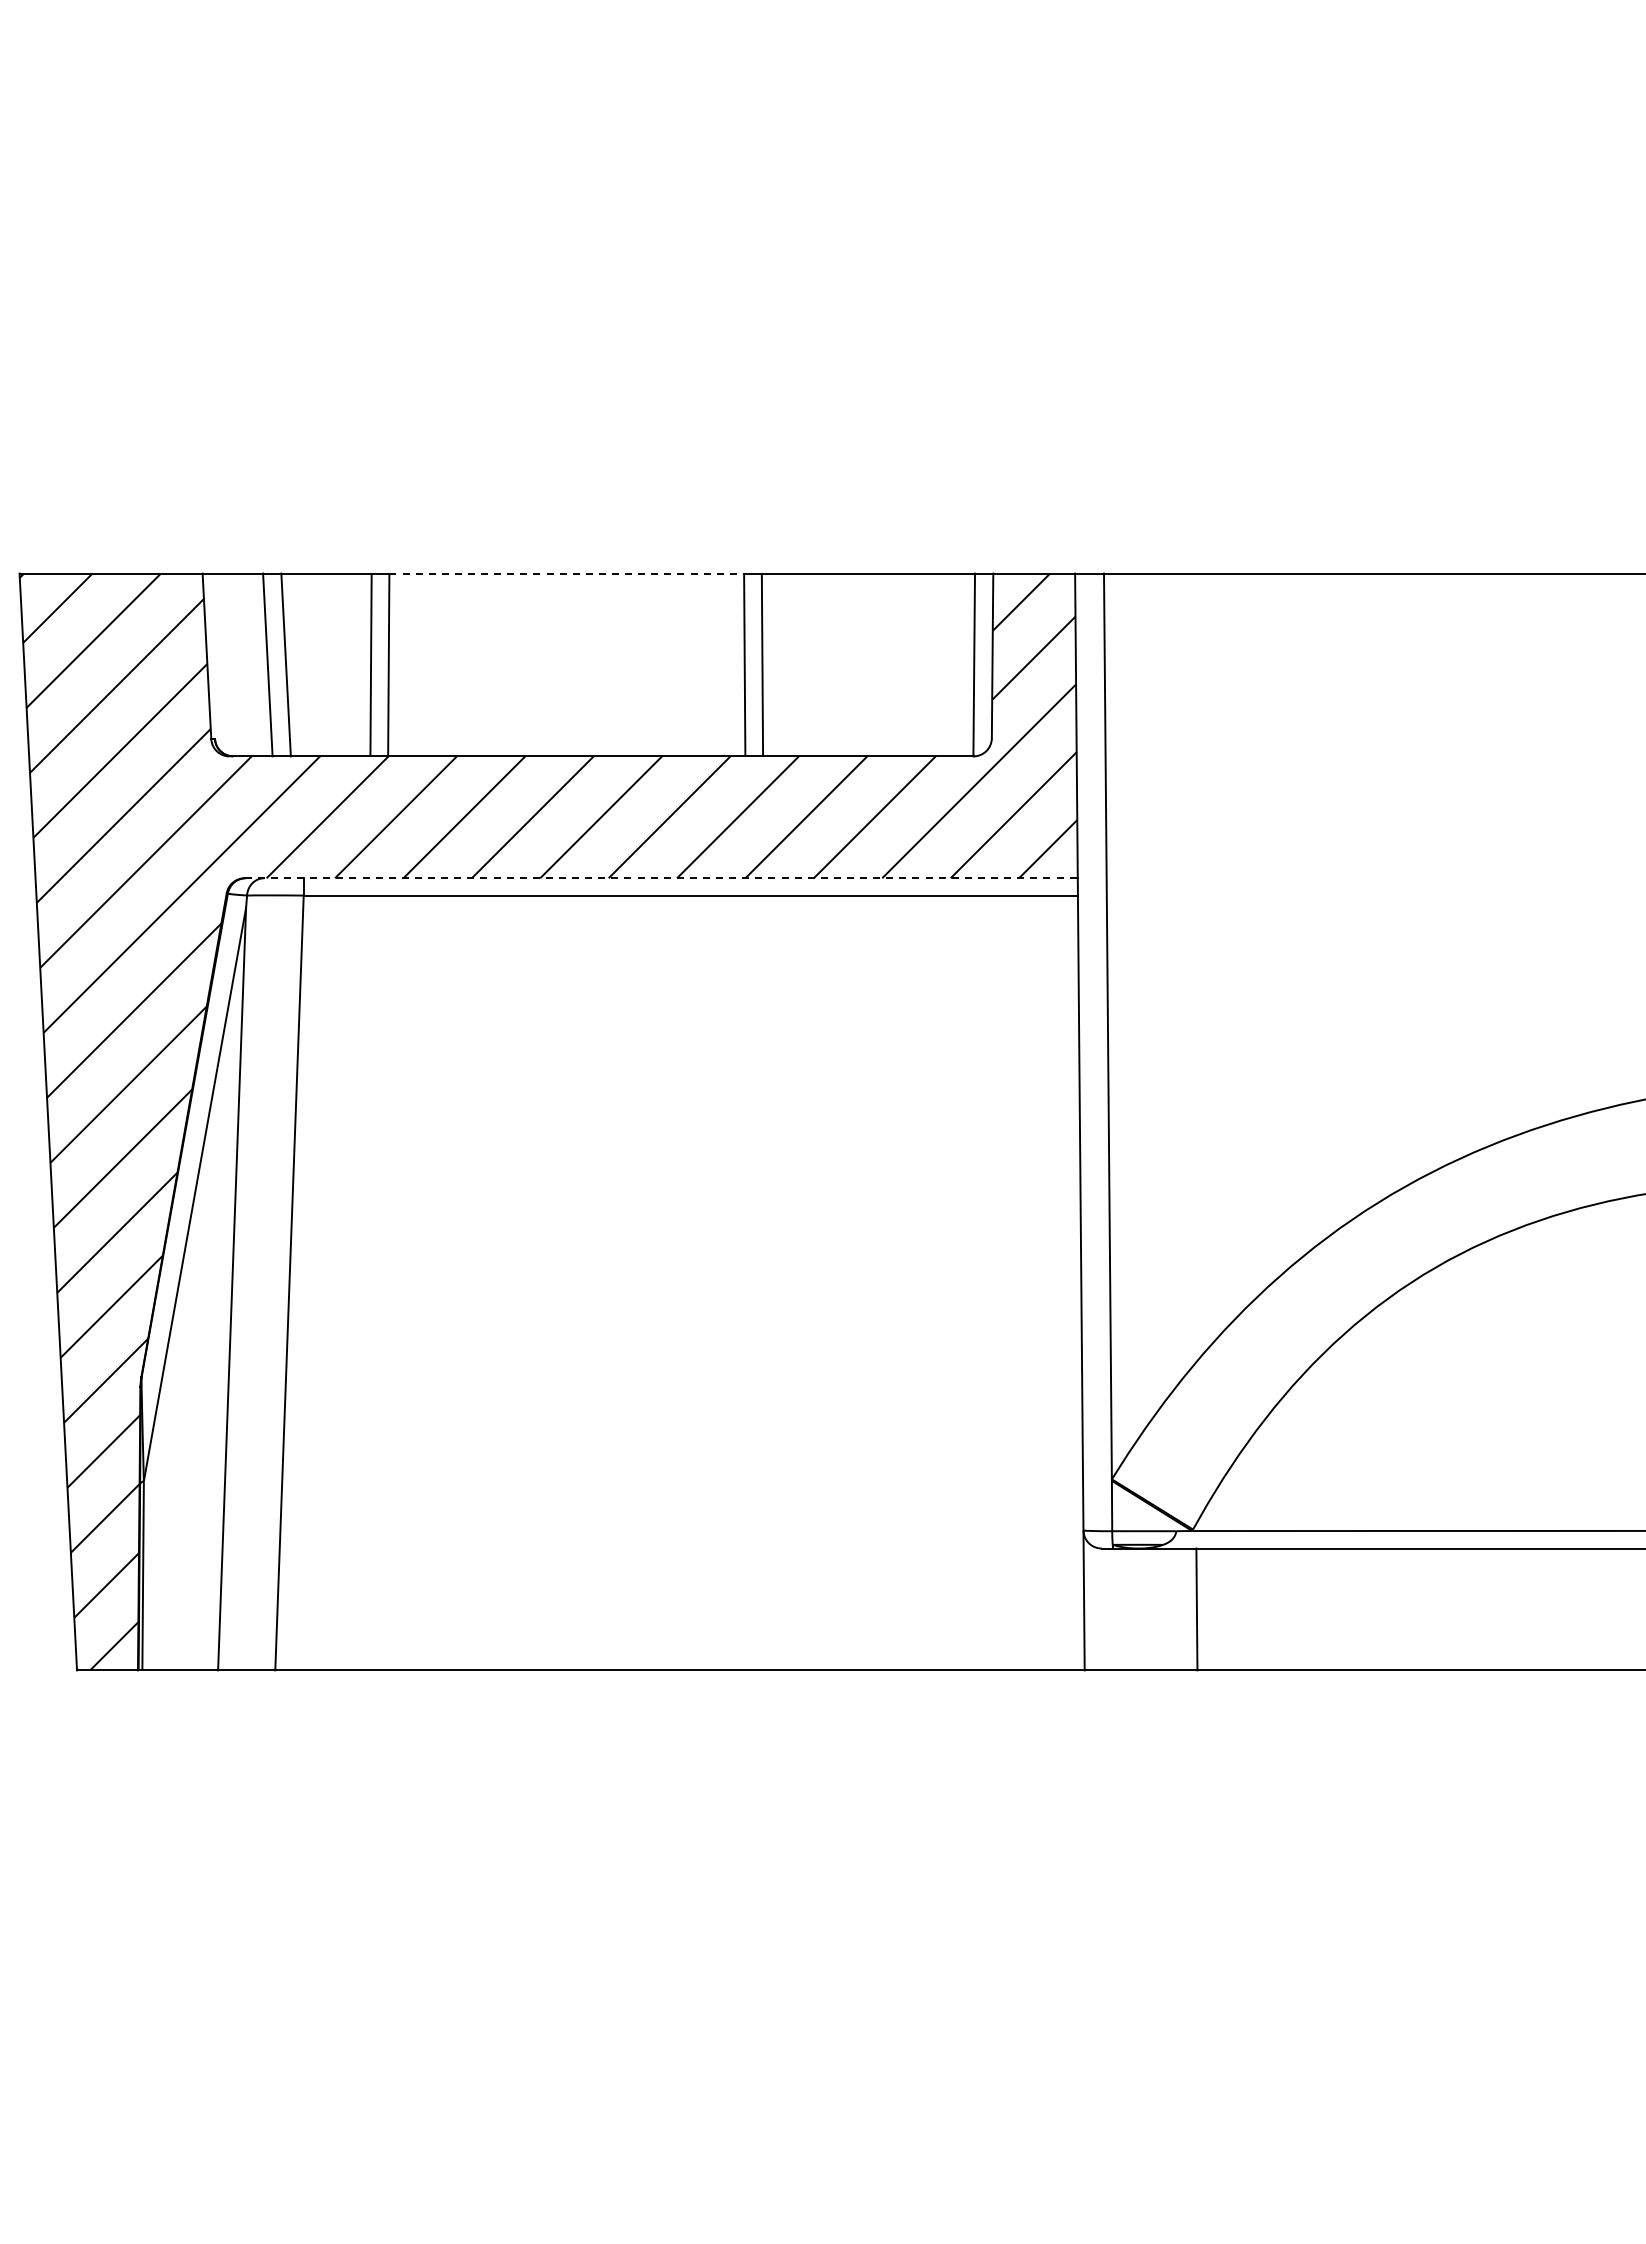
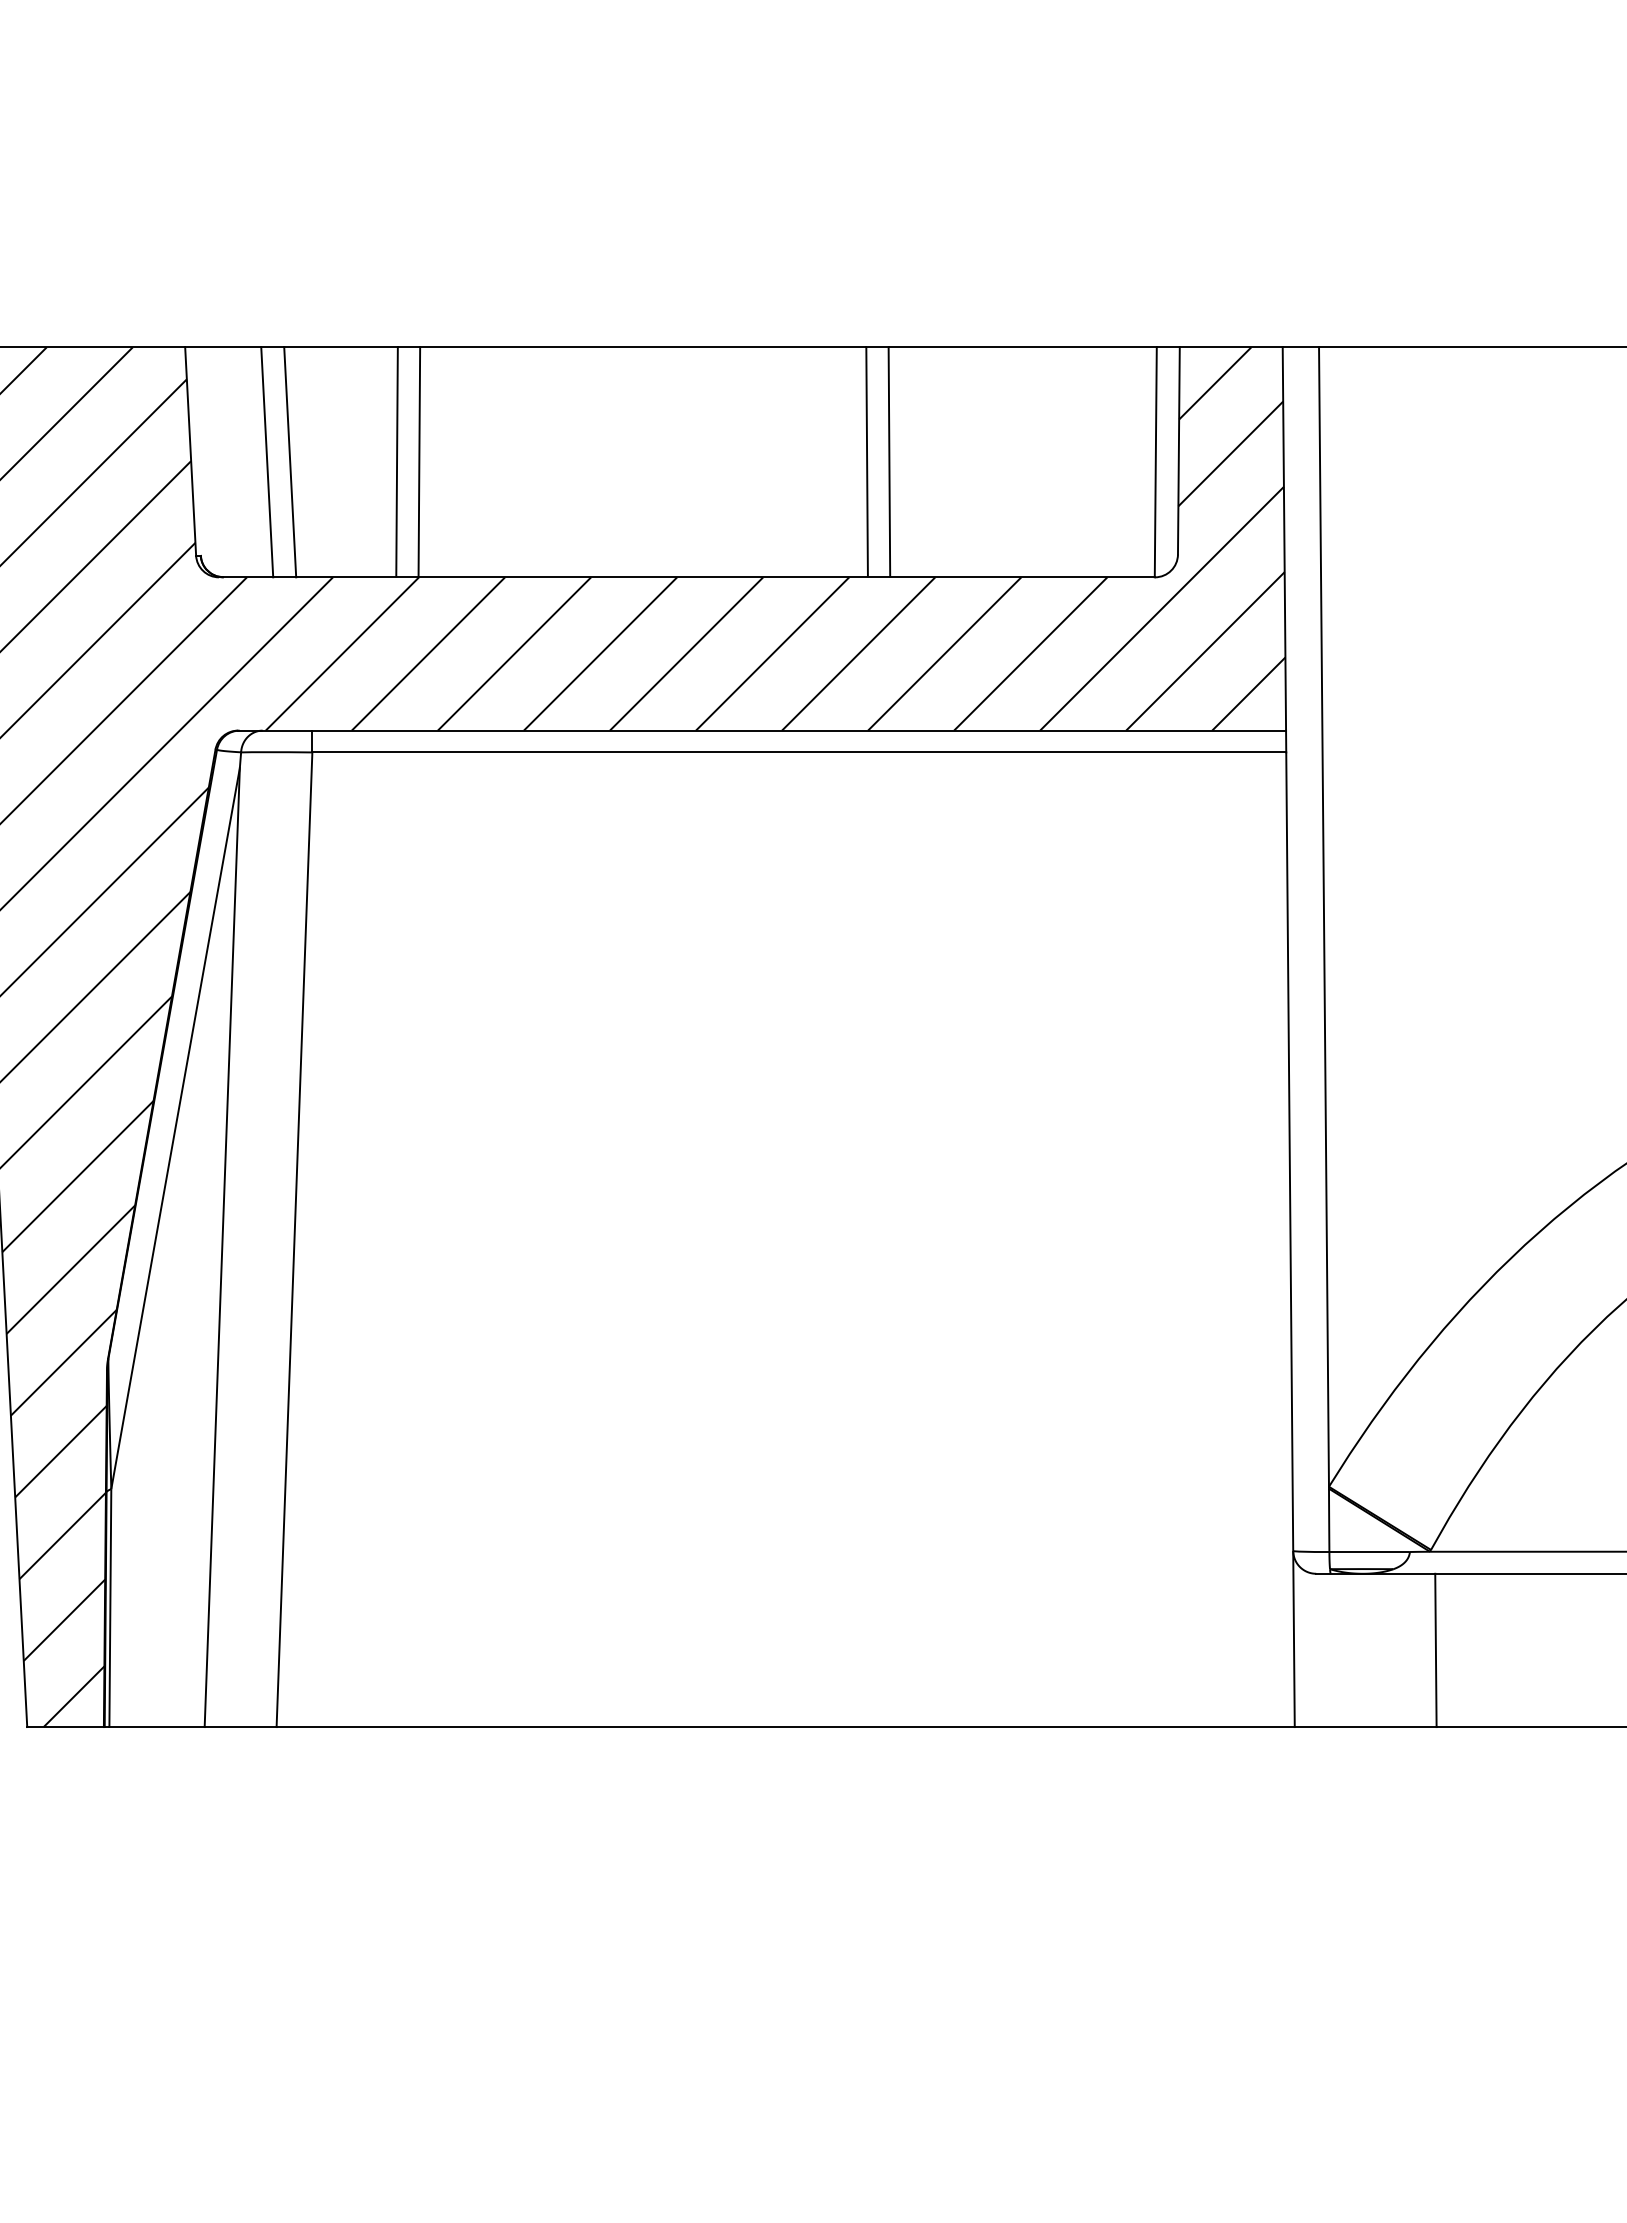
line: (567, 573) -> (644, 347), dashed -> solid
line: (661, 878) -> (762, 730), dashed -> solid

